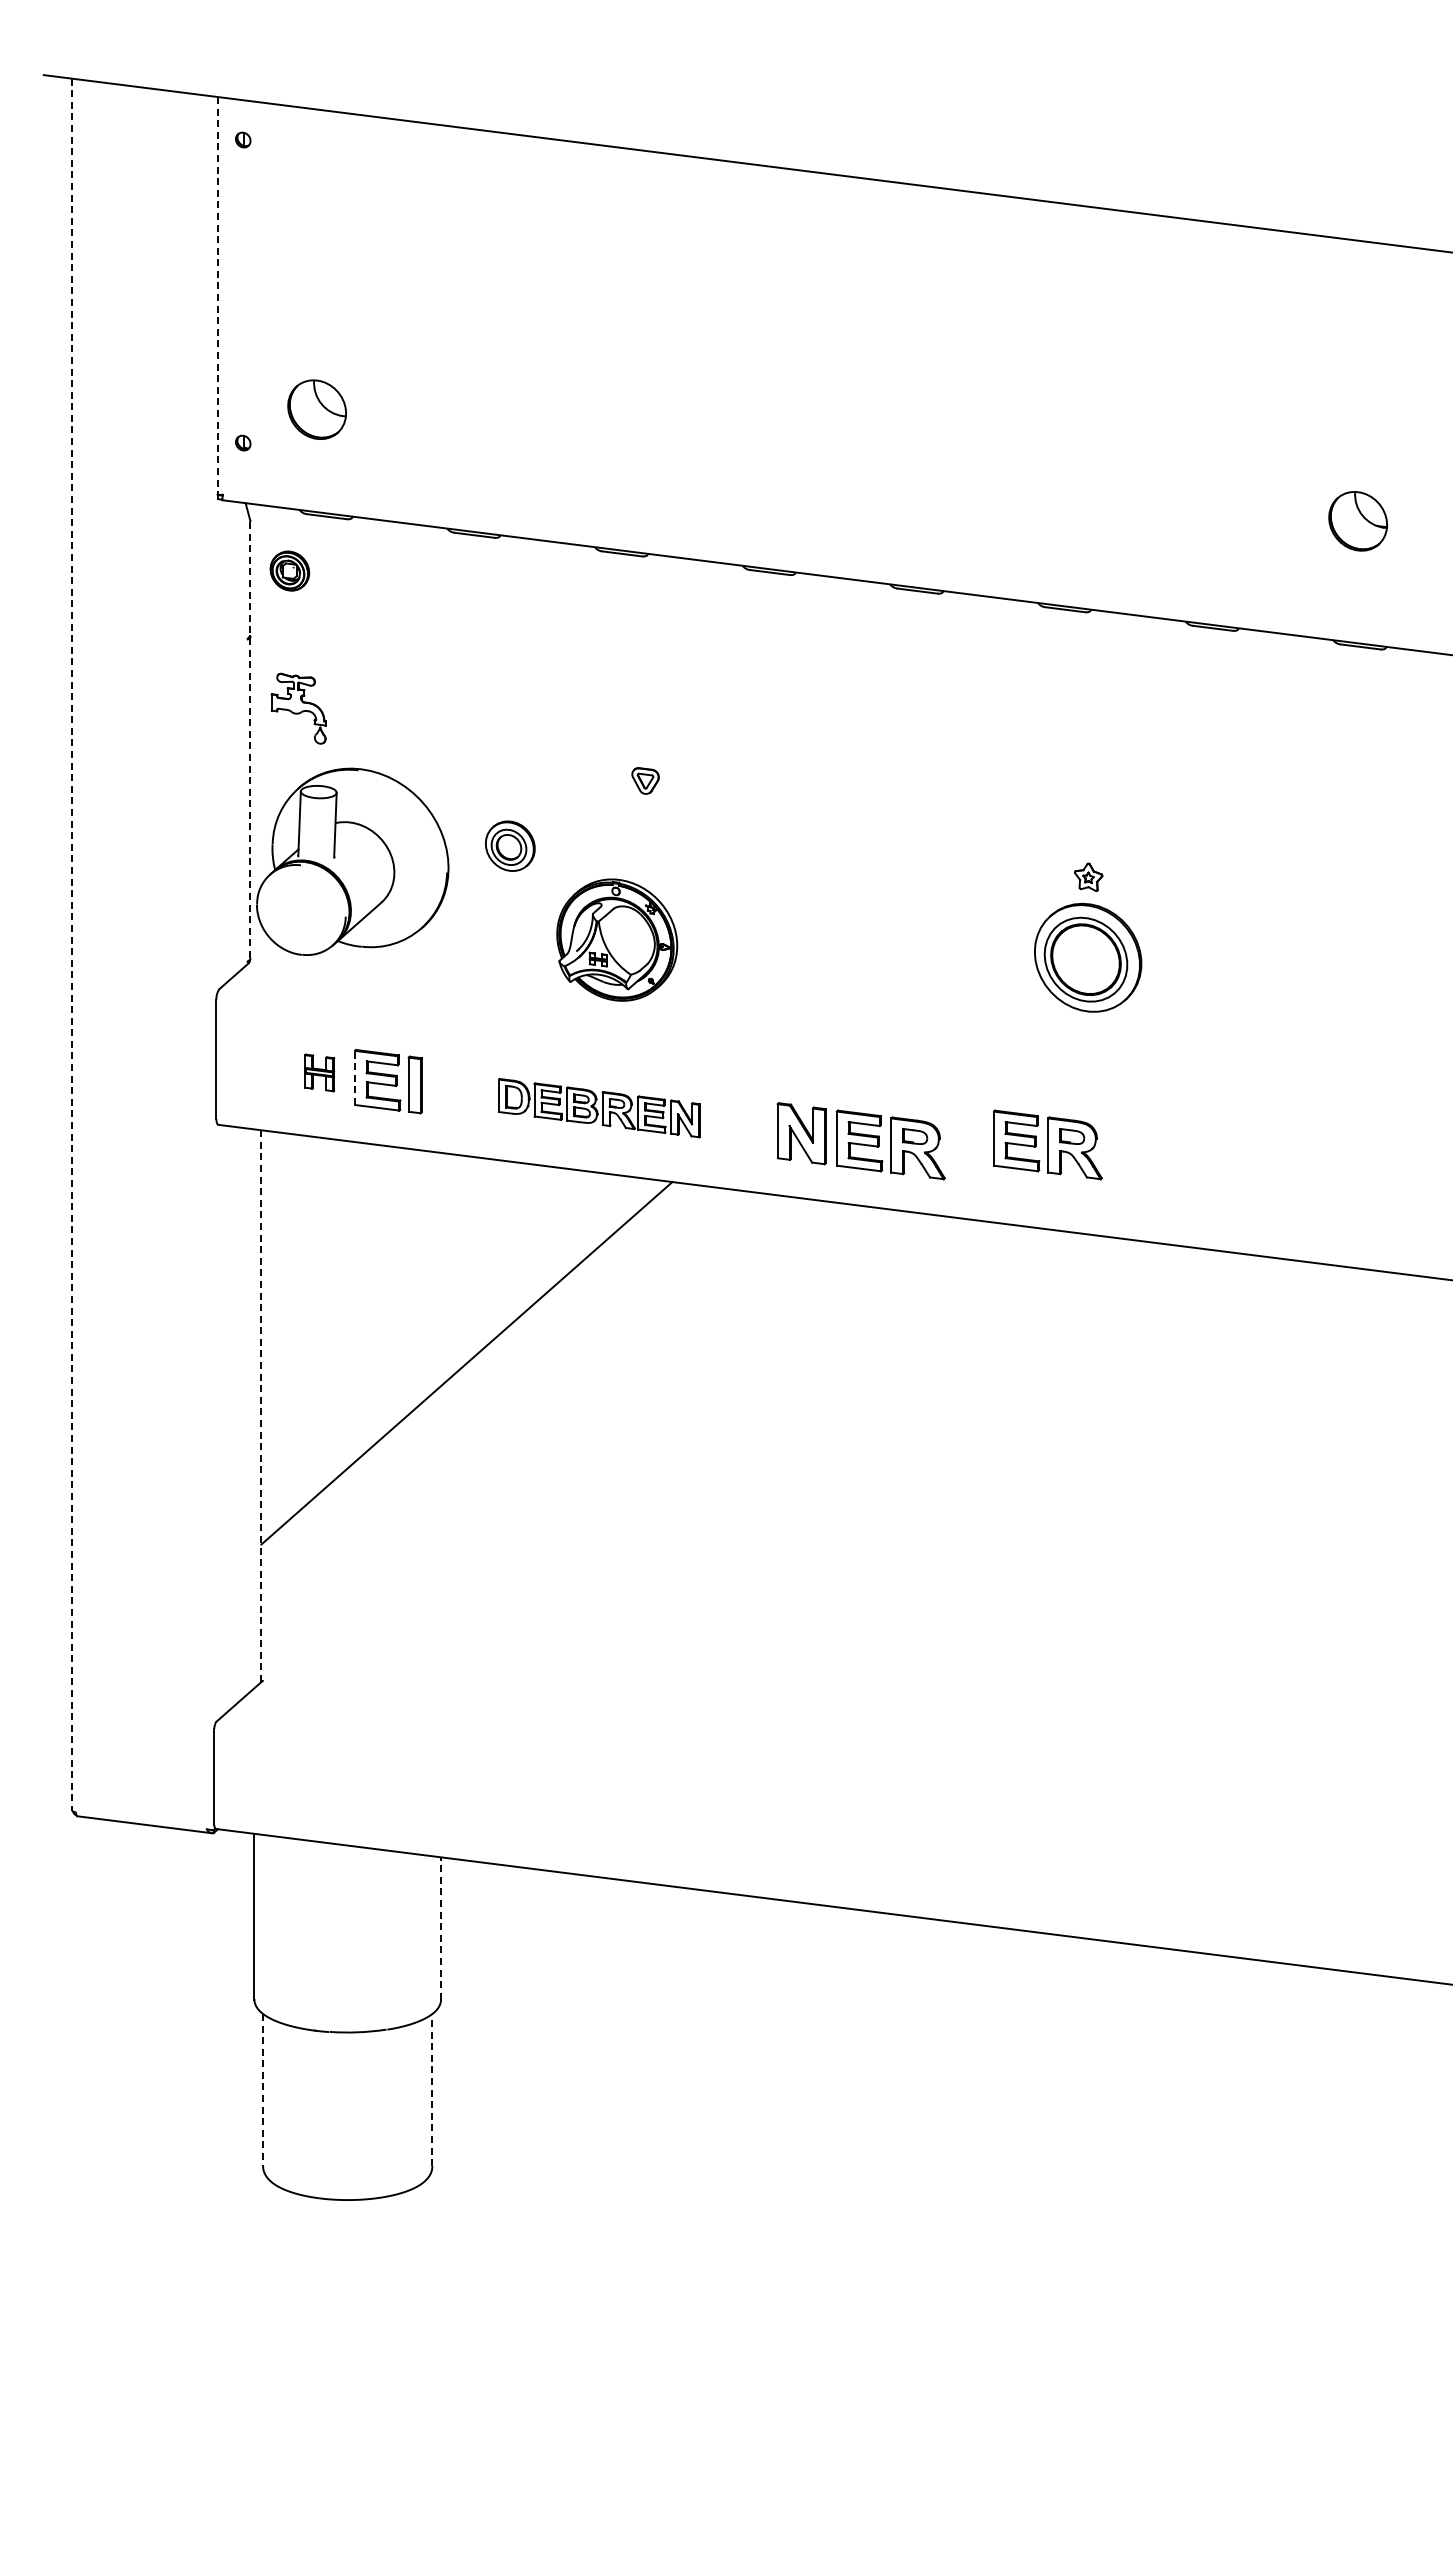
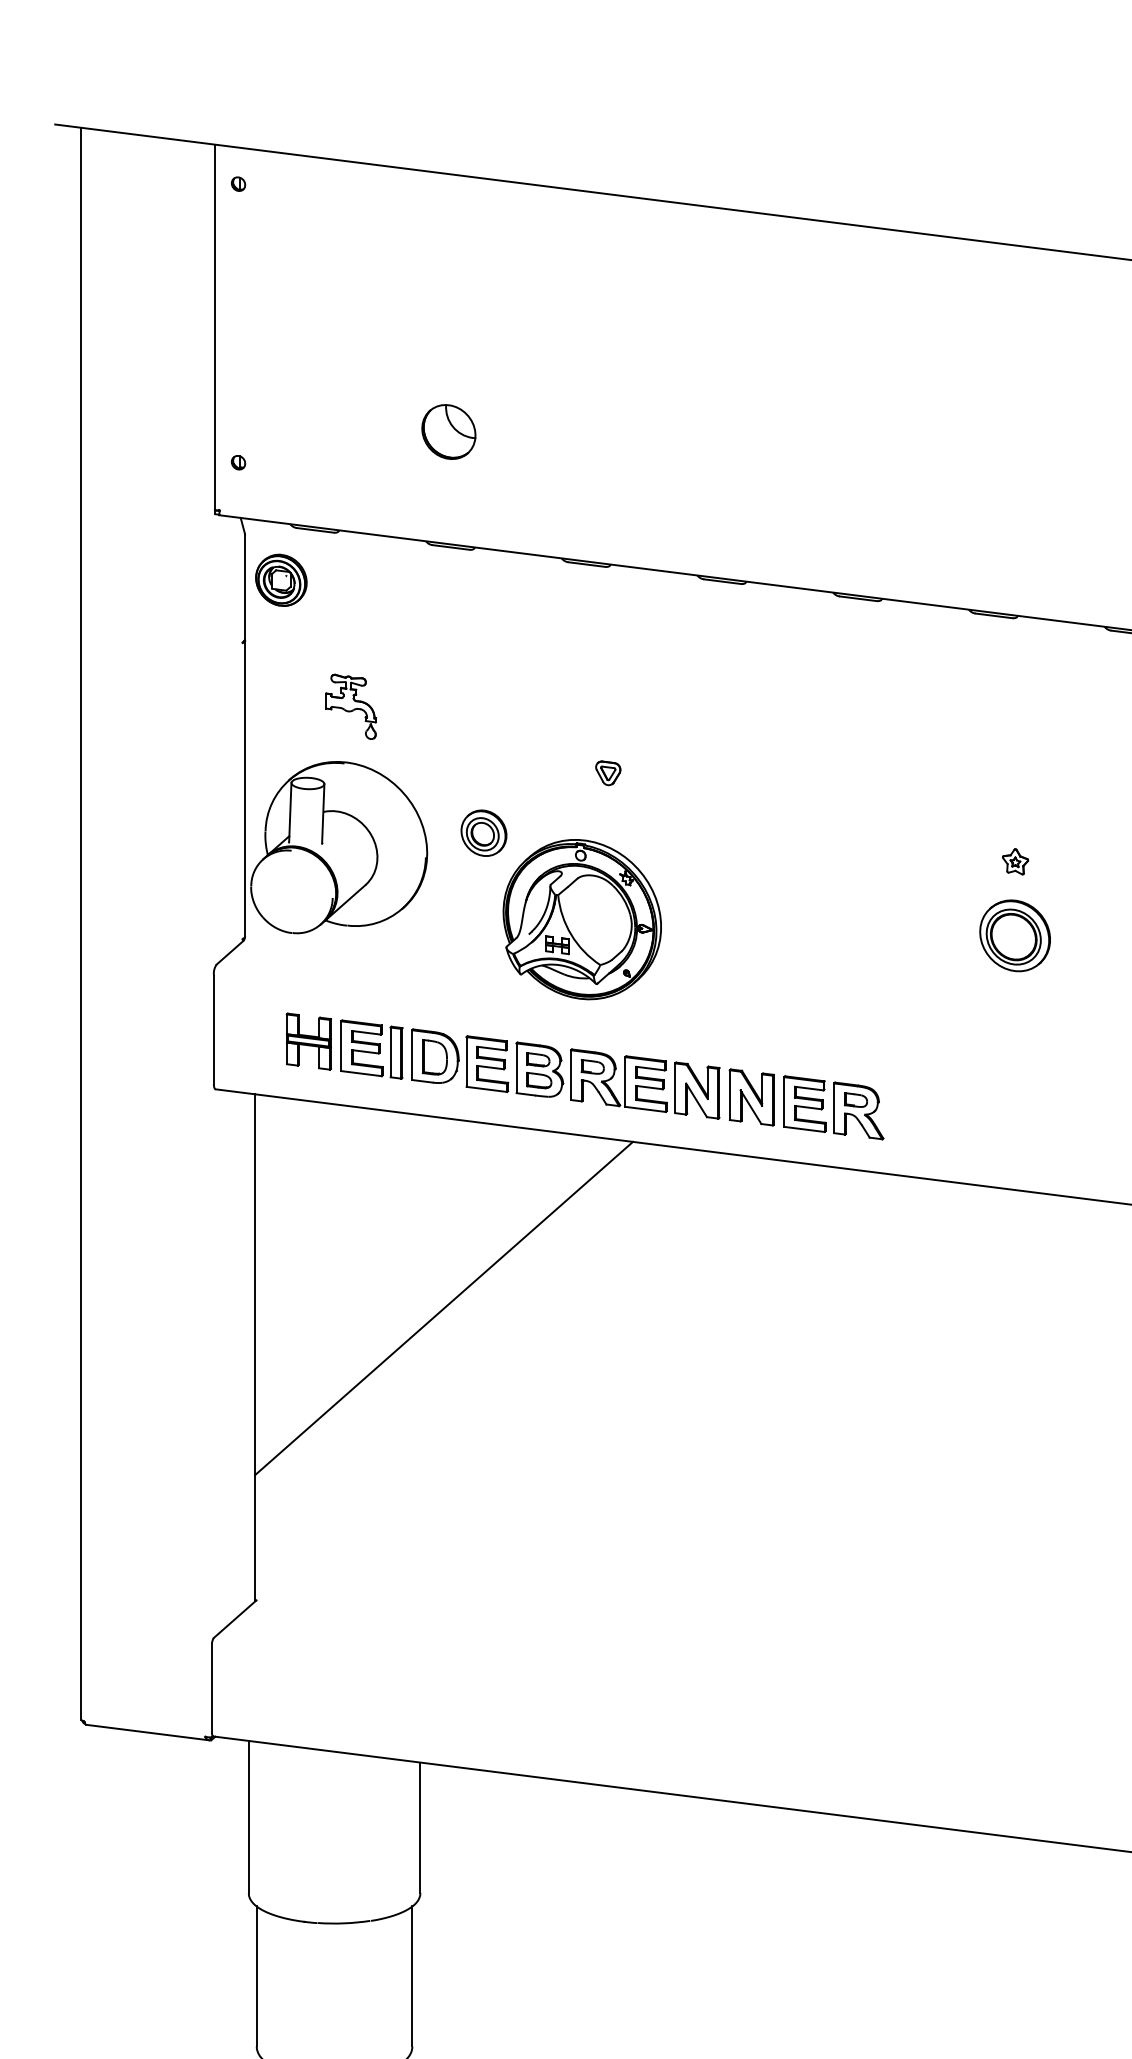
line: (217, 295) -> (214, 327), dashed -> solid
part: (316, 409) -> (448, 431), moved
part: (289, 570) -> (281, 579), size x1.43
part: (298, 708) -> (350, 706), moved
line: (250, 739) -> (245, 735), dashed -> solid
part: (616, 939) -> (581, 918), size x1.43
line: (72, 944) -> (81, 923), dashed -> solid
part: (1088, 957) -> (1015, 935), size x0.71
part: (319, 1072) -> (308, 1041), size x1.67
line: (355, 1077) -> (341, 1045), dashed -> solid
part: (599, 1107) -> (565, 1073), size x1.67
part: (1047, 1144) -> (977, 1107), removed
line: (261, 1406) -> (255, 1348), dashed -> solid
line: (441, 1928) -> (420, 1827), dashed -> solid
line: (432, 2089) -> (412, 1975), dashed -> solid
line: (263, 2090) -> (257, 1976), dashed -> solid

